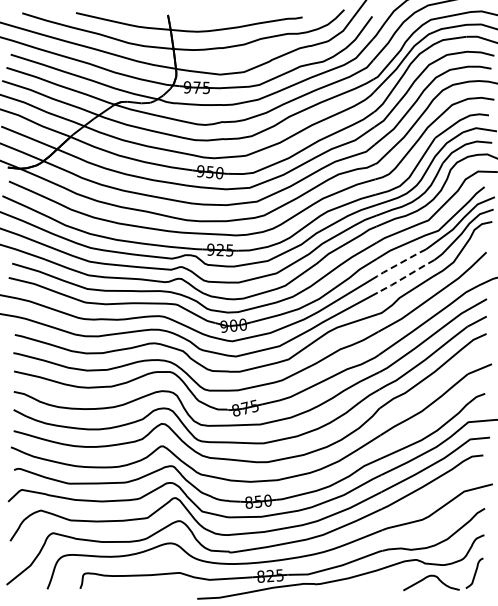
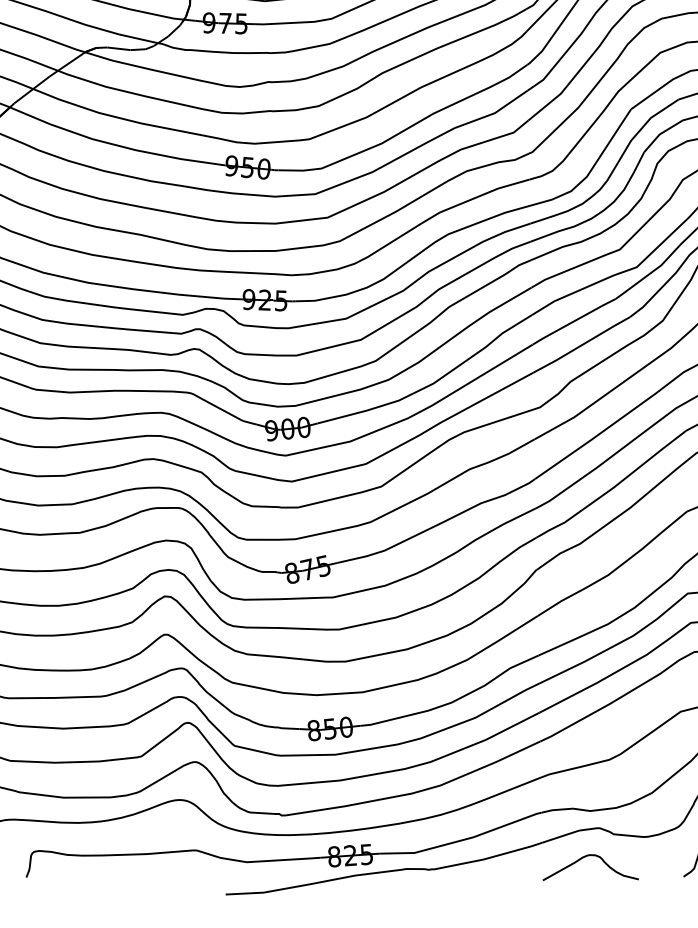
line: (401, 262) -> (573, 321), dashed -> solid
line: (405, 276) -> (580, 345), dashed -> solid
curve: (428, 577) -> (585, 858), moved

